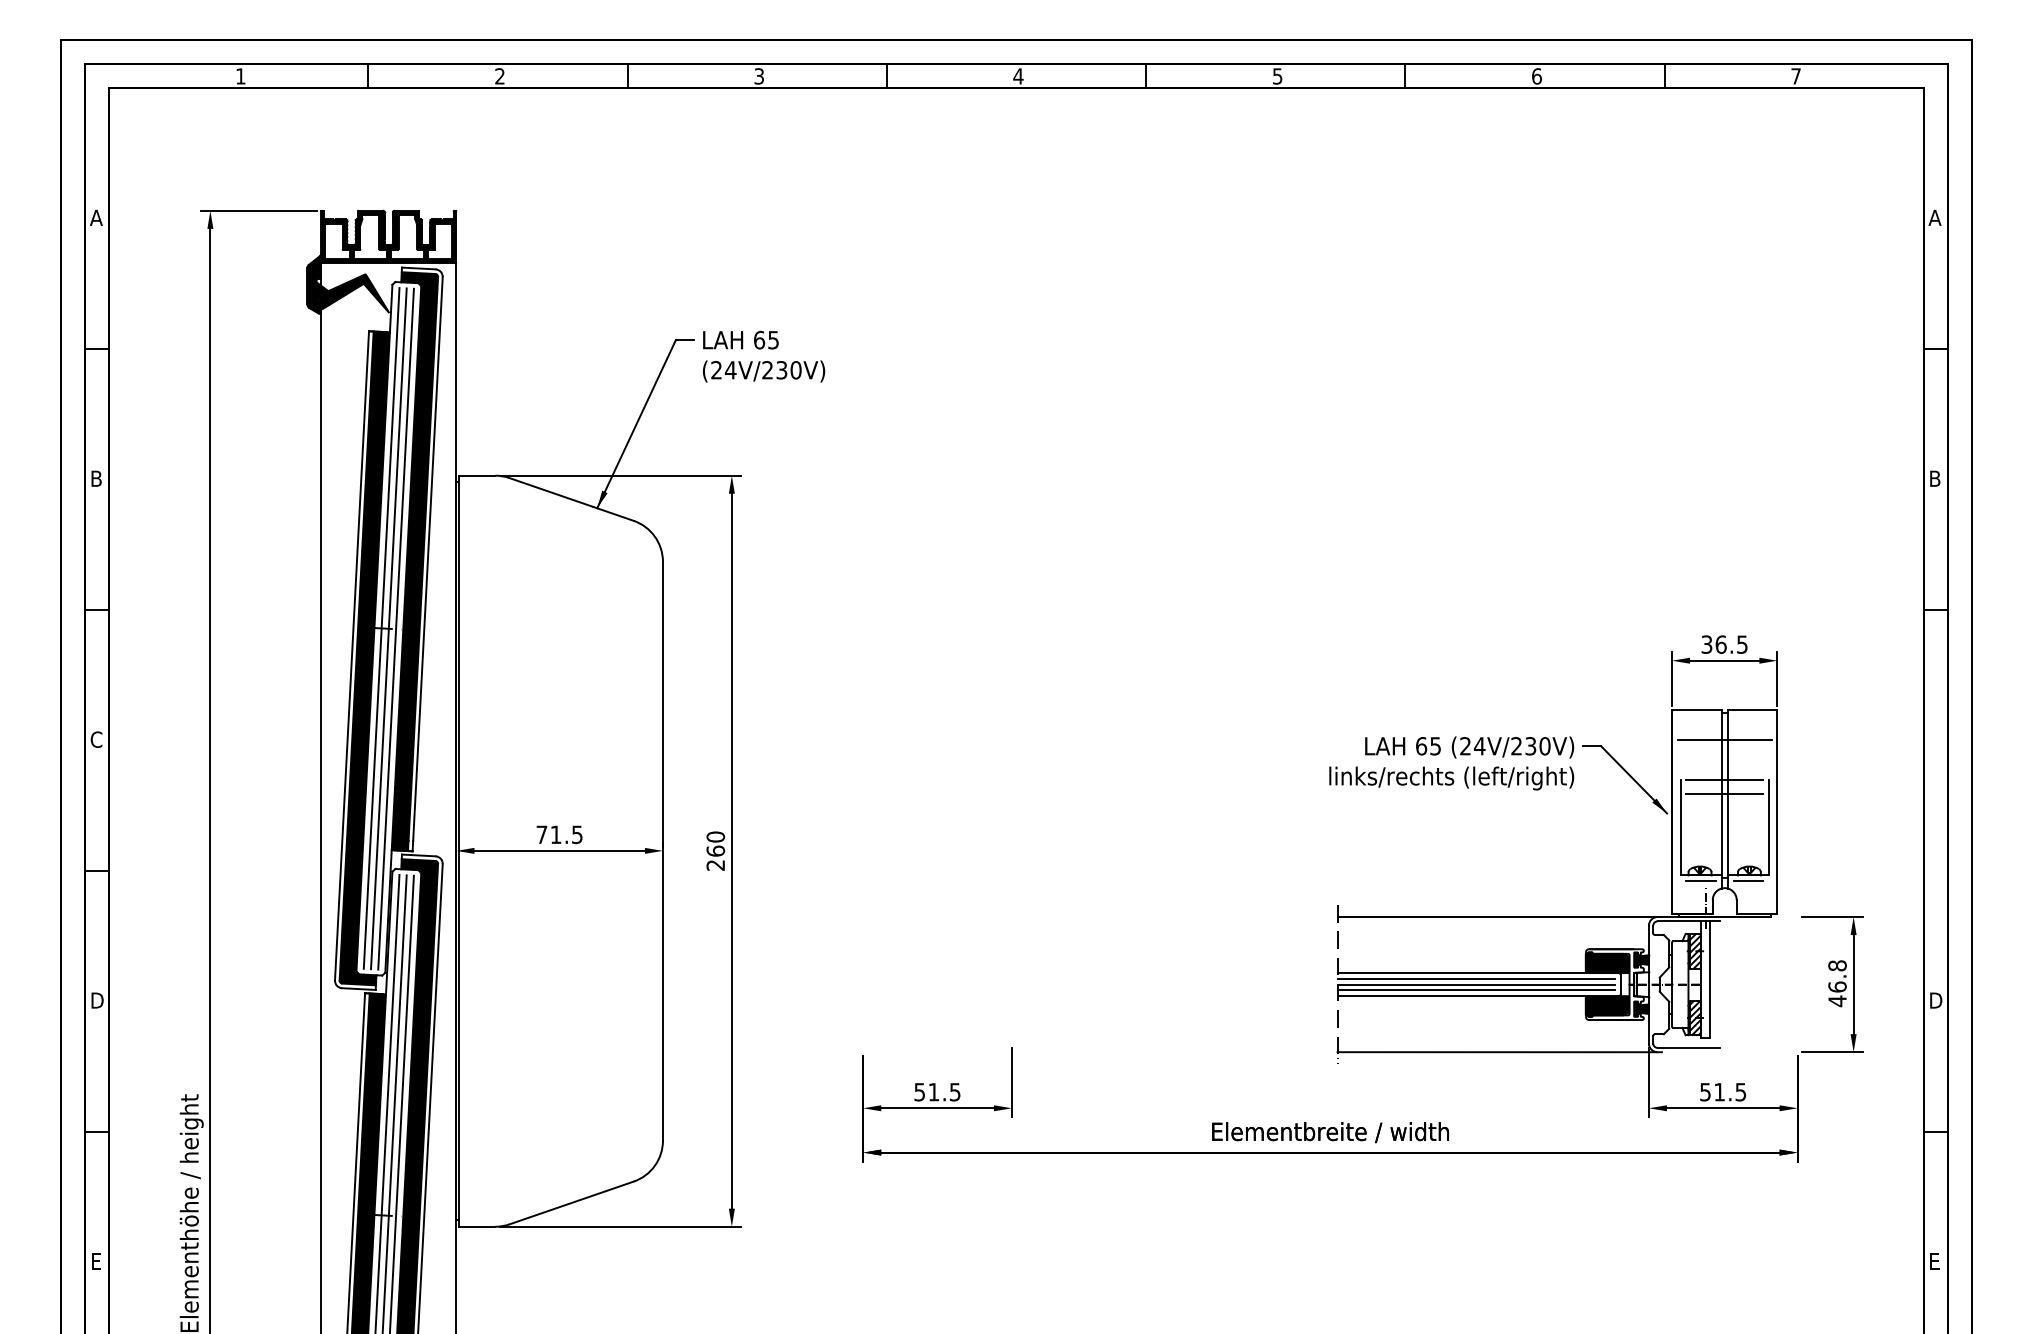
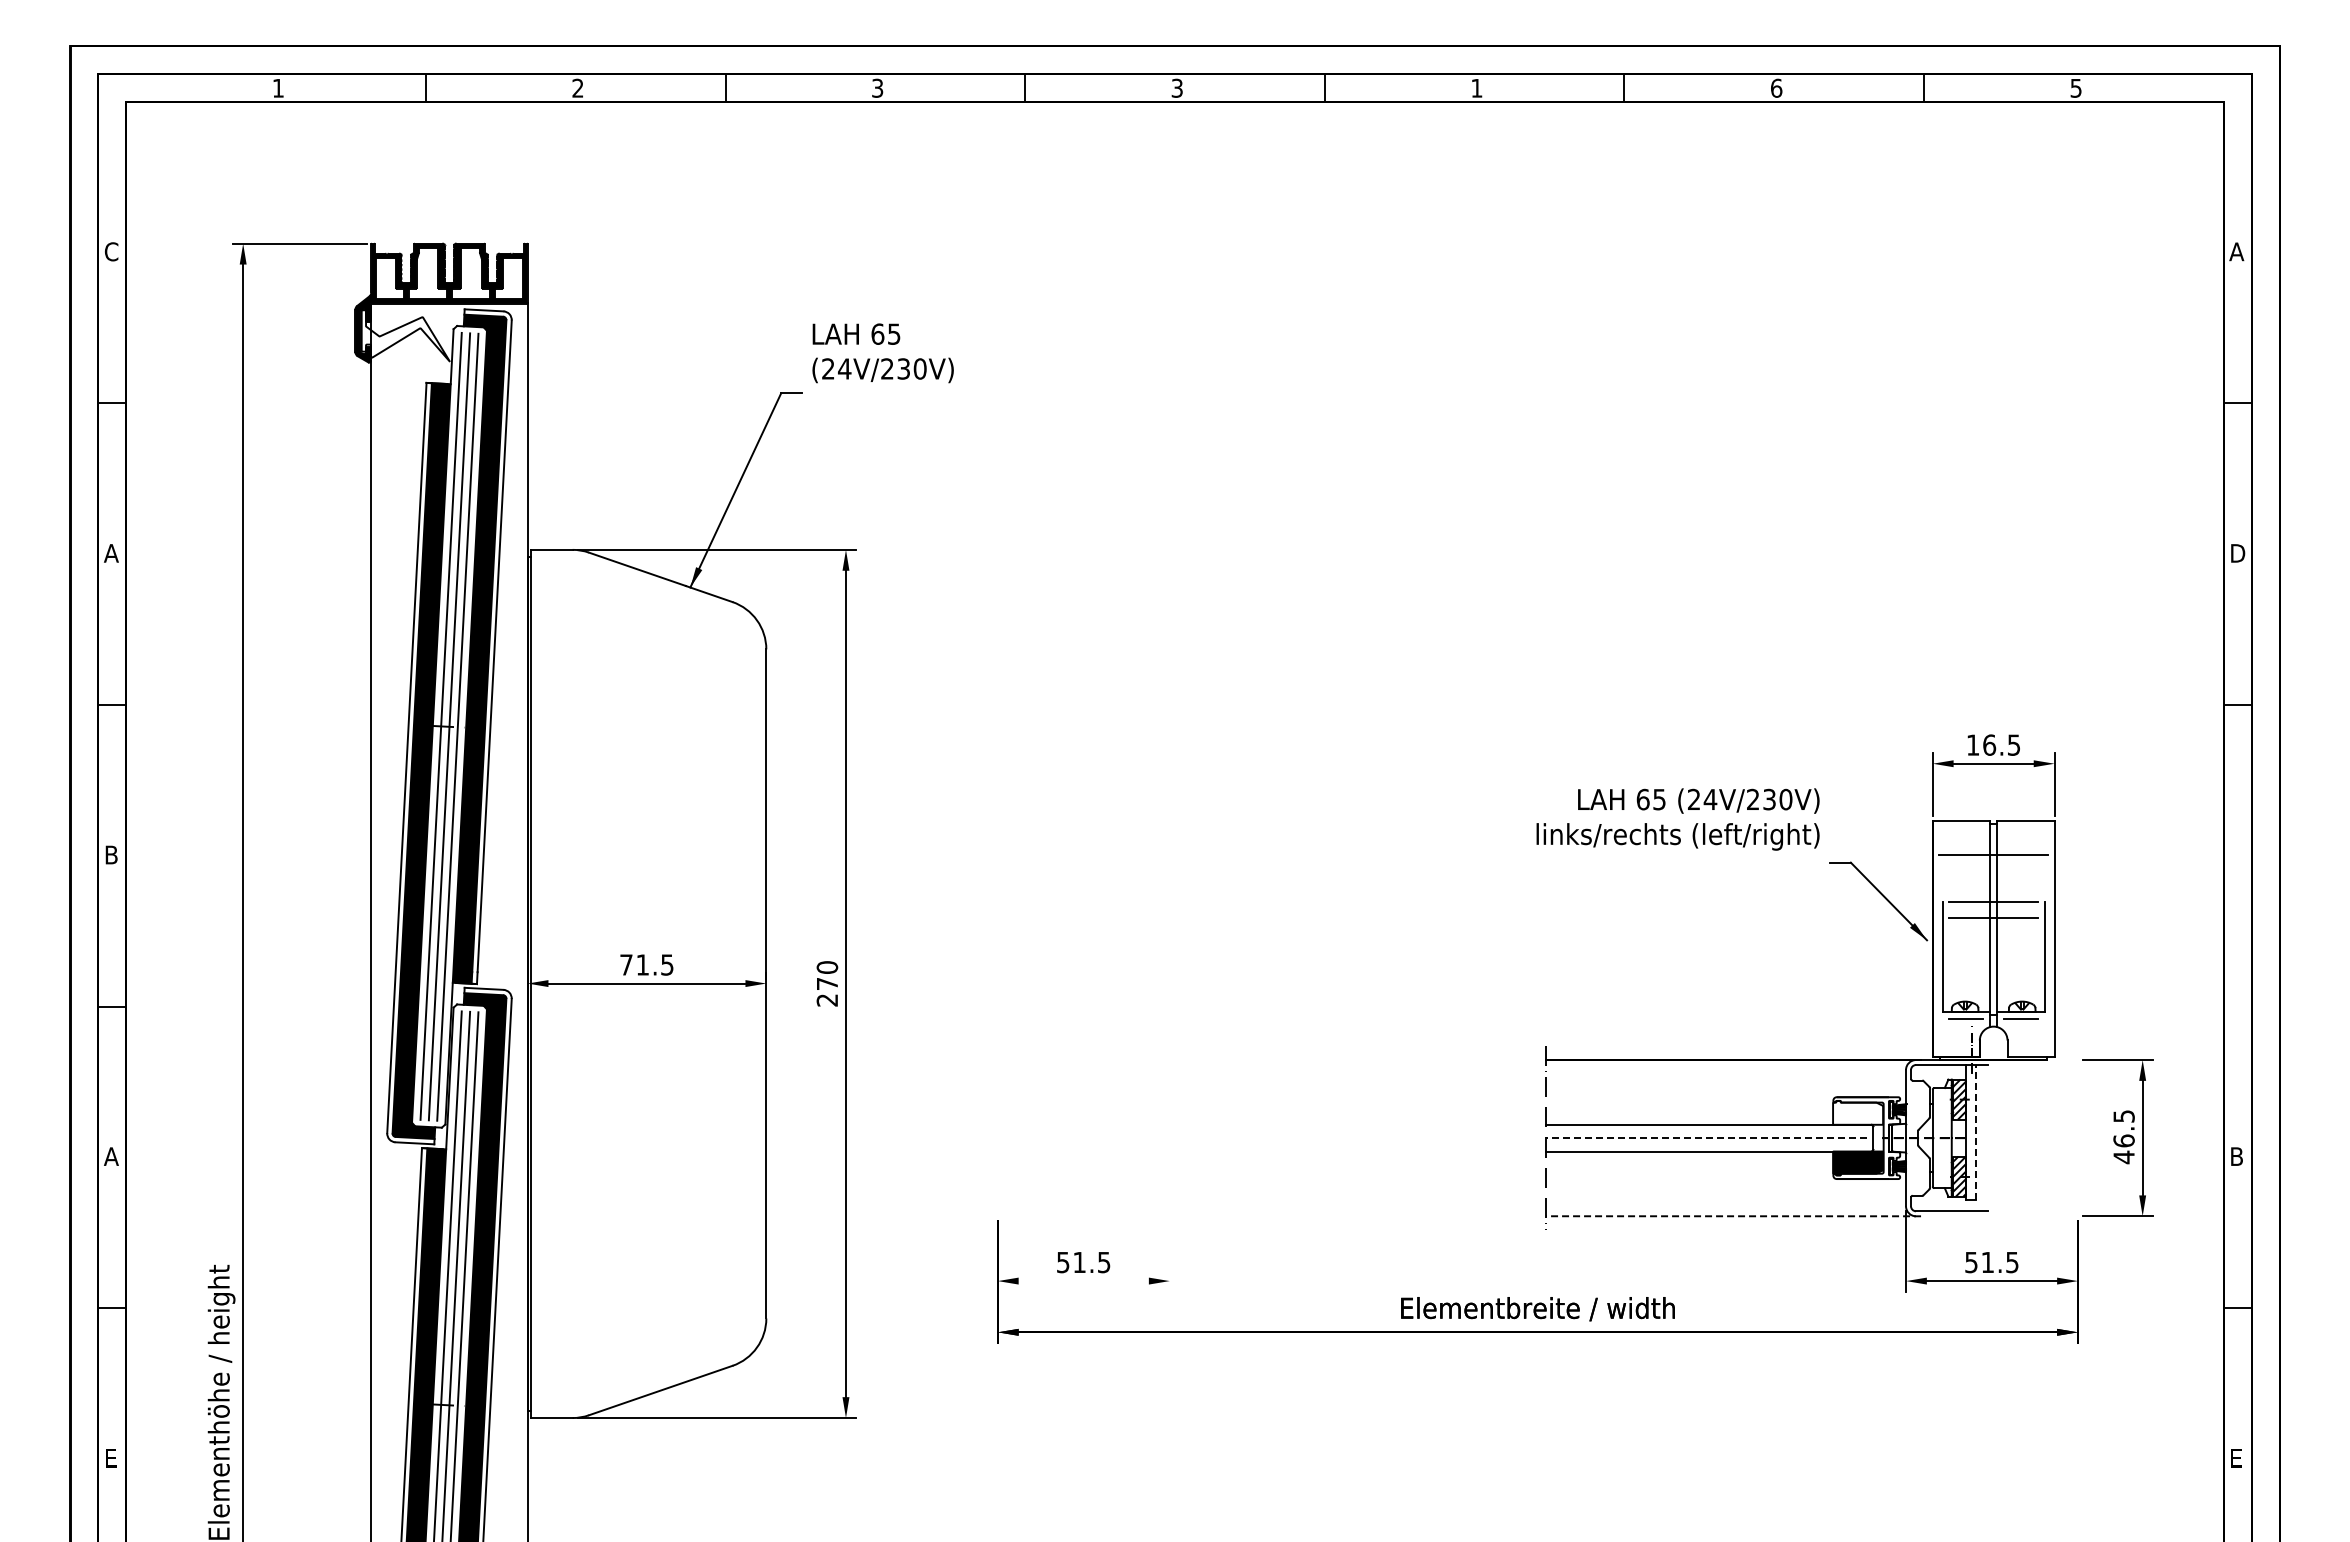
text: (1018, 75) -> (1177, 87), 4 -> 3
text: (1277, 76) -> (1476, 88), 5 -> 1
text: (1795, 76) -> (2075, 88), 7 -> 5
text: (96, 217) -> (111, 251), A -> C
fill: (350, 290) -> (405, 335), removed
text: (763, 356) -> (882, 353), moved
text: (96, 478) -> (111, 553), B -> A
text: (1937, 478) -> (2239, 553), B -> D
text: (1707, 644) -> (1973, 744), 36.5 -> 16.5
text: (96, 739) -> (111, 854), C -> B
text: (1451, 763) -> (1677, 819), moved
text: (715, 850) -> (827, 983), 260 -> 270
fill: (1607, 962) -> (1858, 1112), removed
text: (1837, 965) -> (2123, 1116), 46.8 -> 46.5
line: (1476, 978) -> (1706, 1131), removed
line: (1709, 979) -> (1976, 1132), solid -> dashed
line: (1476, 984) -> (1706, 1138), solid -> dashed
line: (1476, 990) -> (1706, 1144), removed
text: (96, 1000) -> (111, 1156), D -> A
text: (1937, 1000) -> (2239, 1156), D -> B
line: (1499, 1052) -> (1733, 1216), solid -> dashed
line: (1011, 1082) -> (1169, 1251), removed
line: (937, 1108) -> (1083, 1281), removed

